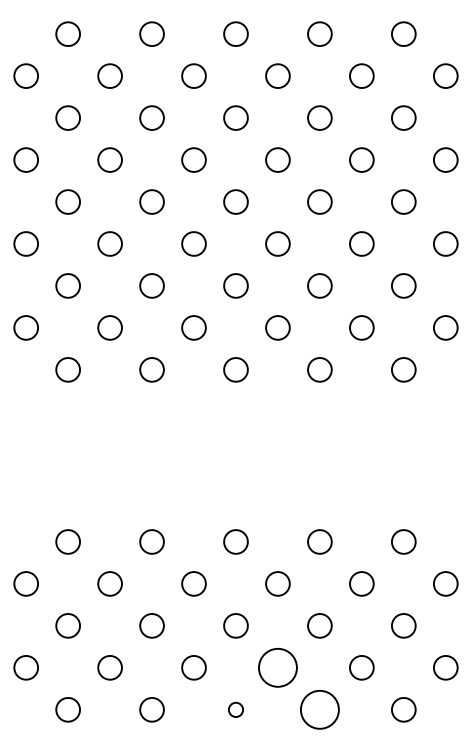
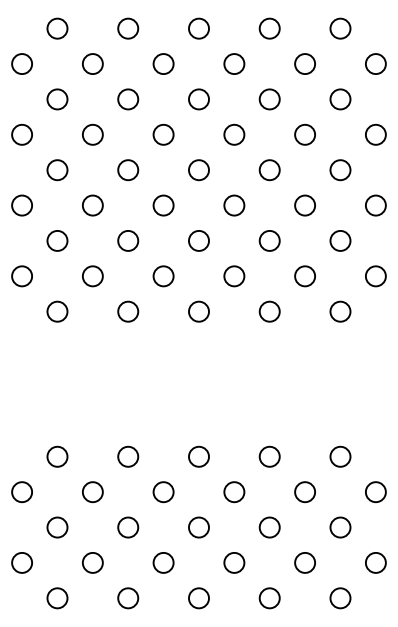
circle: (277, 667) -> (233, 562), size x0.62
circle: (235, 709) -> (198, 598), size x1.67
circle: (319, 709) -> (269, 598), size x0.62

